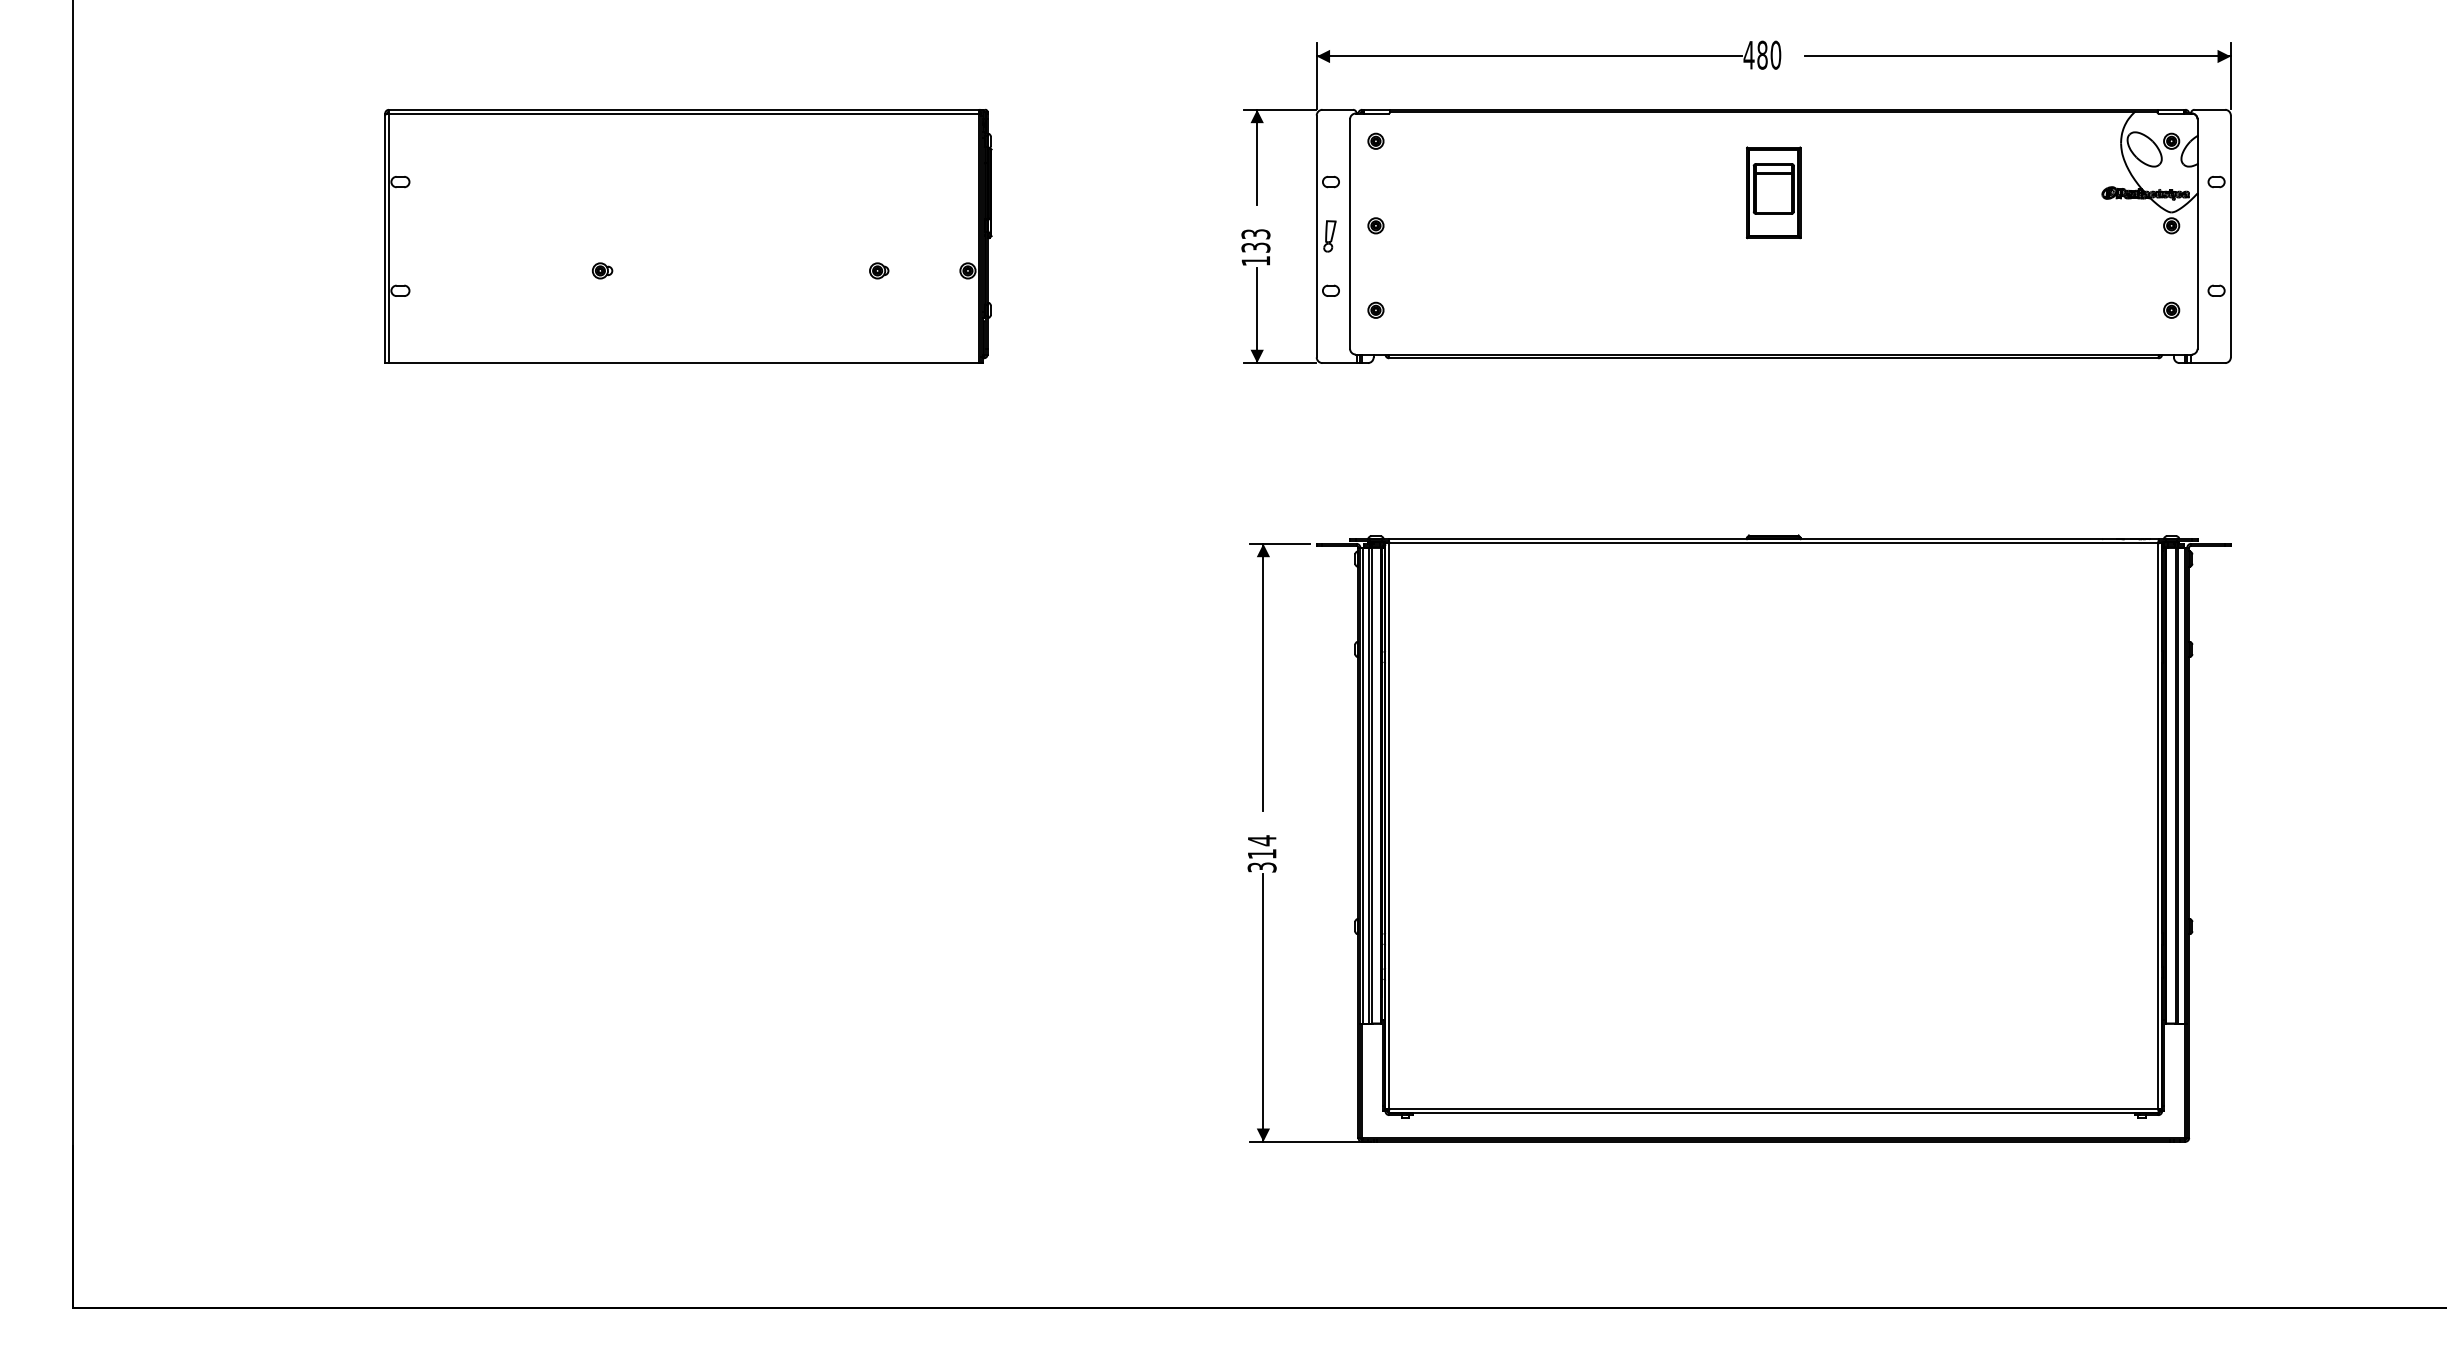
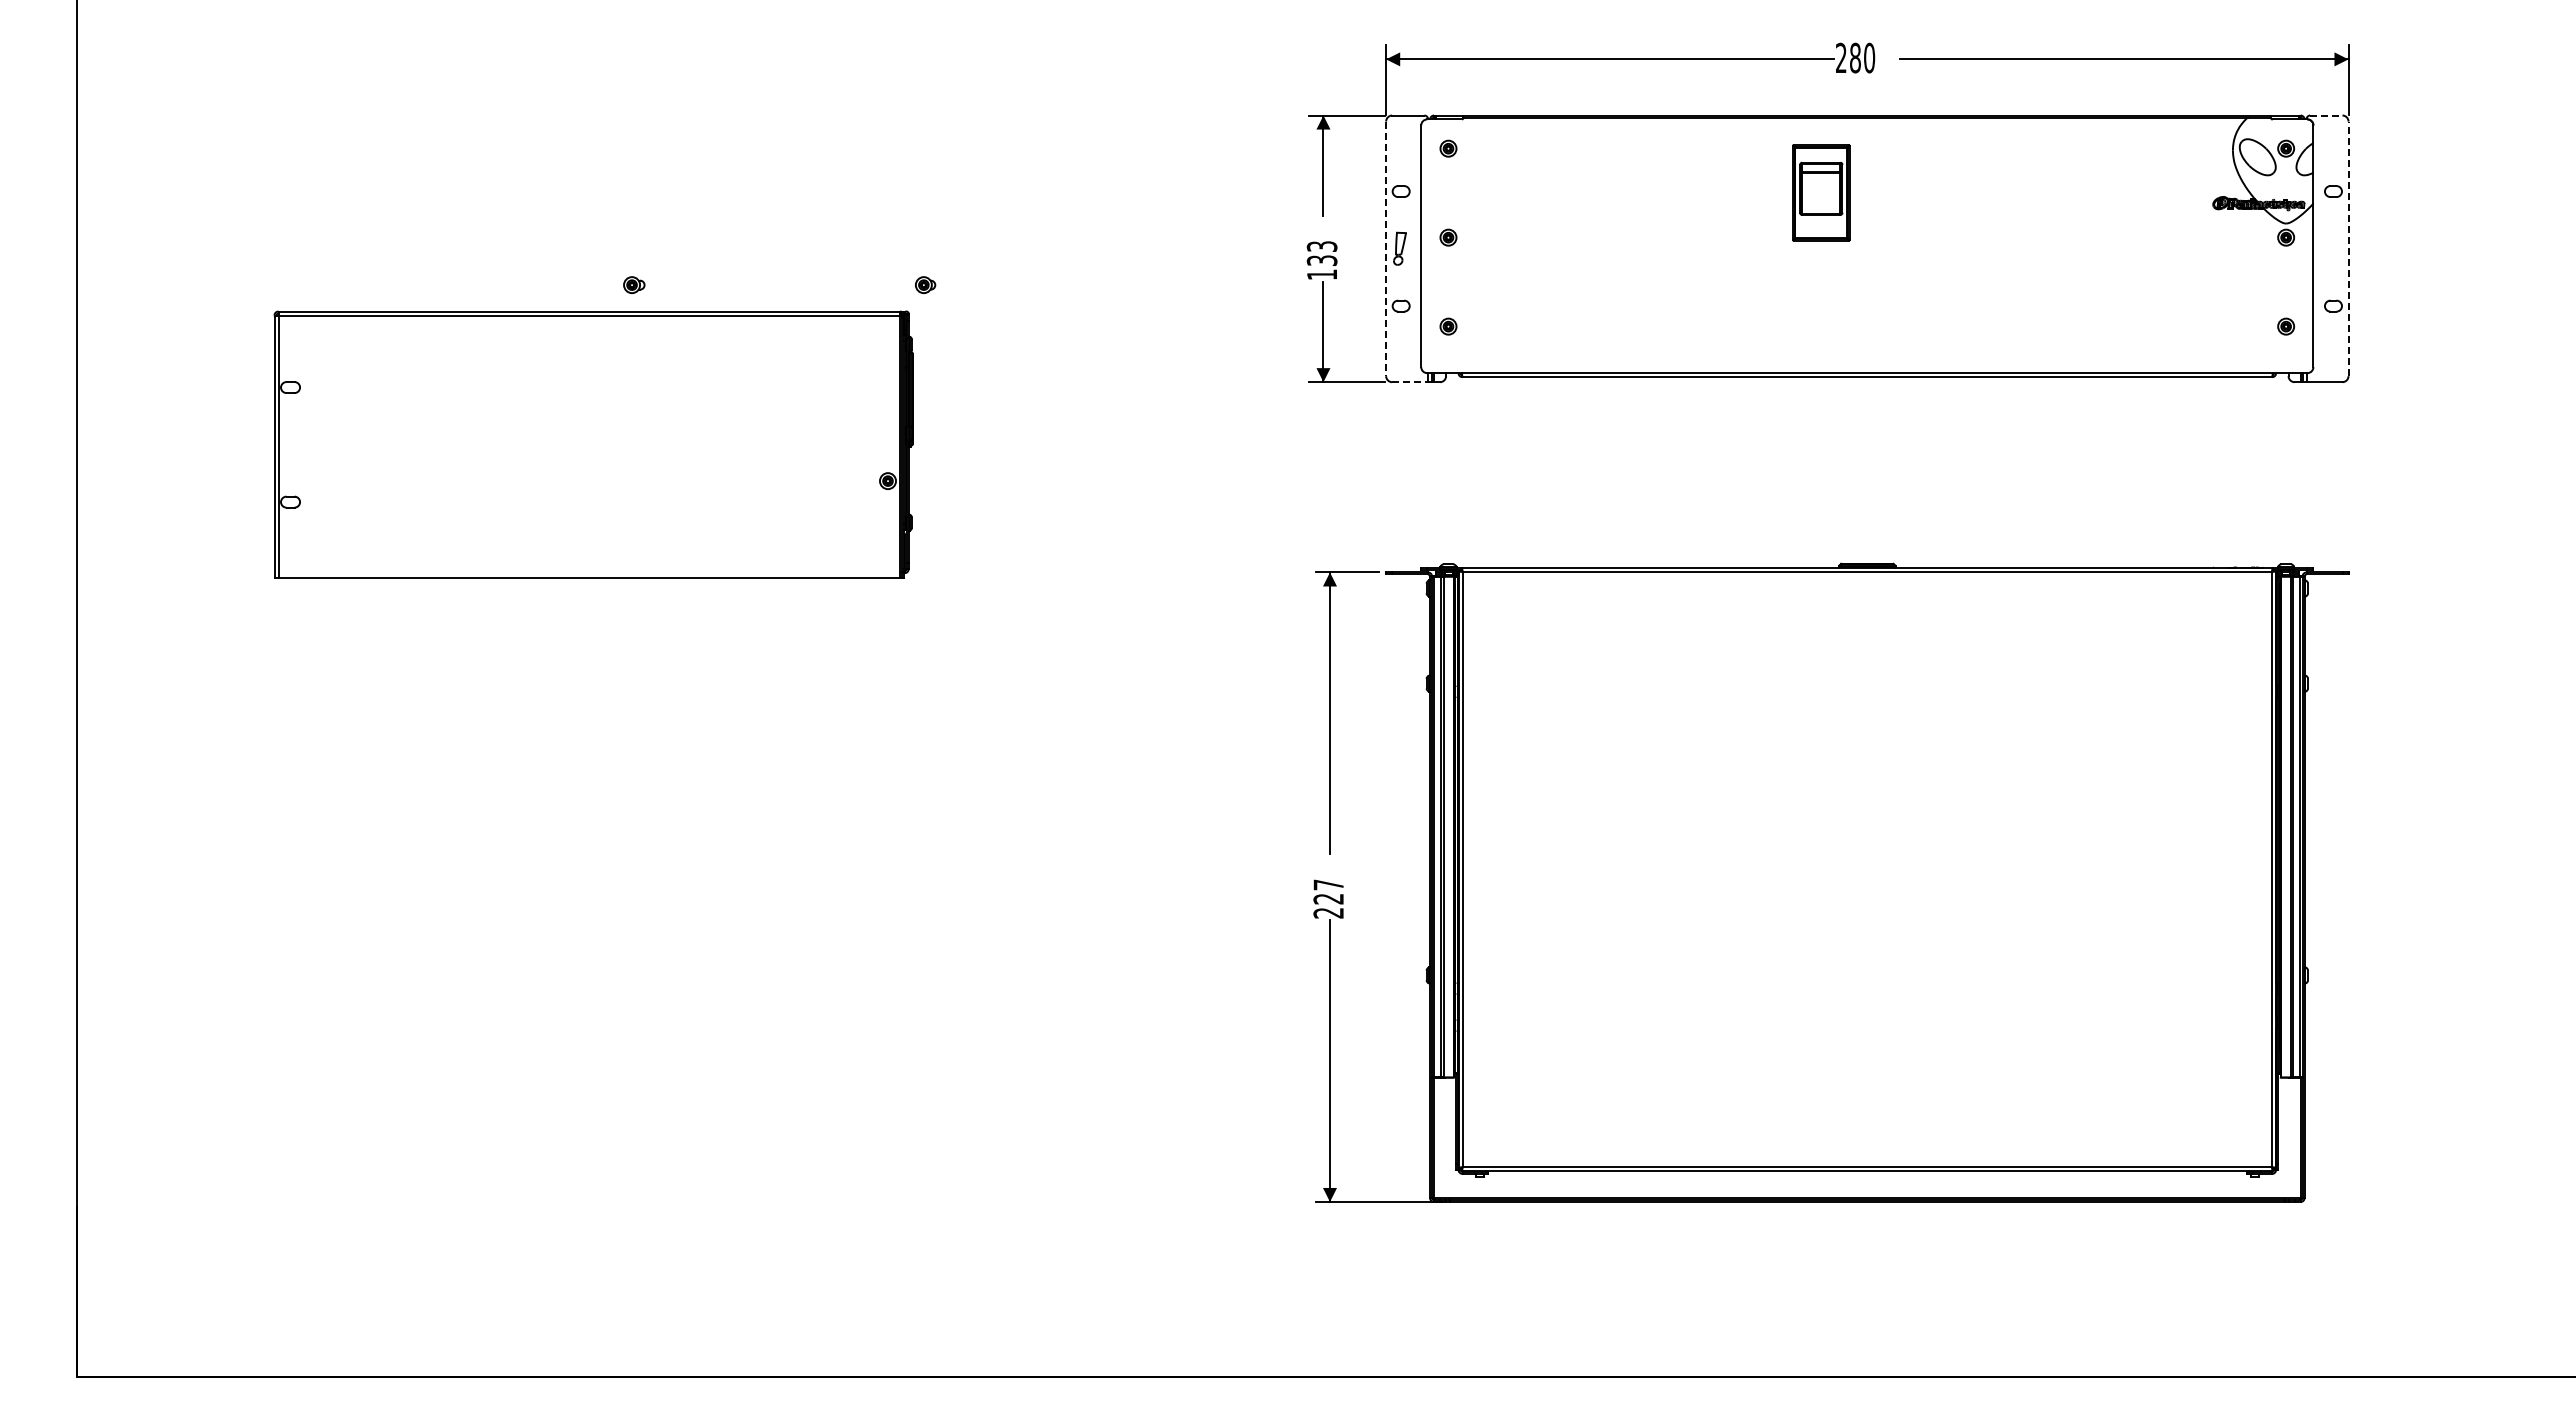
text: (1749, 54) -> (1841, 57), 480 -> 280
line: (2209, 109) -> (2326, 115), solid -> dashed
part: (1773, 192) -> (1821, 192), moved
part: (688, 236) -> (593, 444), moved
line: (2230, 236) -> (2348, 248), solid -> dashed
line: (1317, 237) -> (1386, 249), solid -> dashed
line: (1339, 363) -> (1410, 382), solid -> dashed
text: (1261, 853) -> (1328, 898), 314 -> 227

